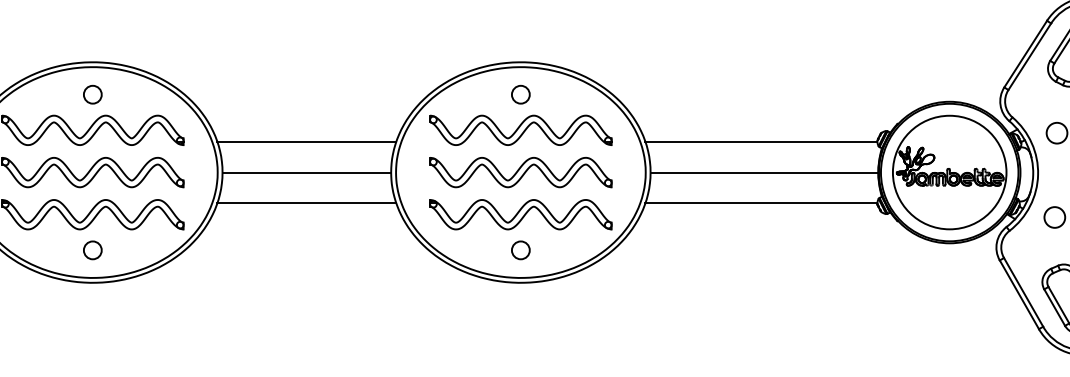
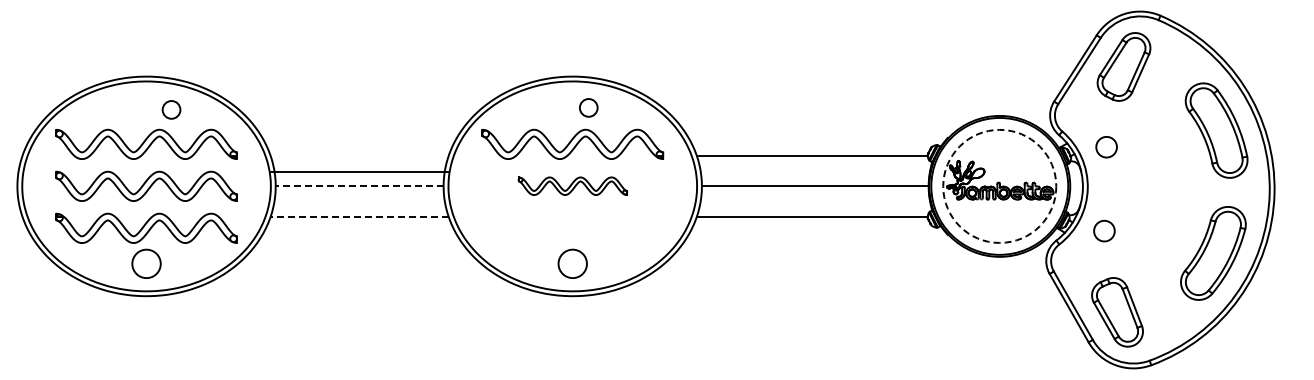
circle: (92, 94) -> (171, 109), moved
circle: (520, 94) -> (588, 107), moved
line: (306, 141) -> (359, 171), moved
part: (520, 171) -> (572, 185), size x0.6
circle: (949, 171) -> (999, 185), solid -> dashed
line: (306, 172) -> (359, 186), solid -> dashed
line: (306, 203) -> (359, 217), solid -> dashed
part: (520, 213) -> (572, 227), removed
circle: (92, 249) -> (146, 263), size x1.6
circle: (520, 249) -> (572, 263), size x1.6

